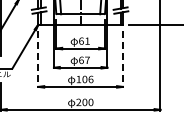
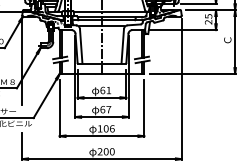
line: (38, 59) -> (59, 108), dashed -> solid
line: (123, 59) -> (144, 108), dashed -> solid

